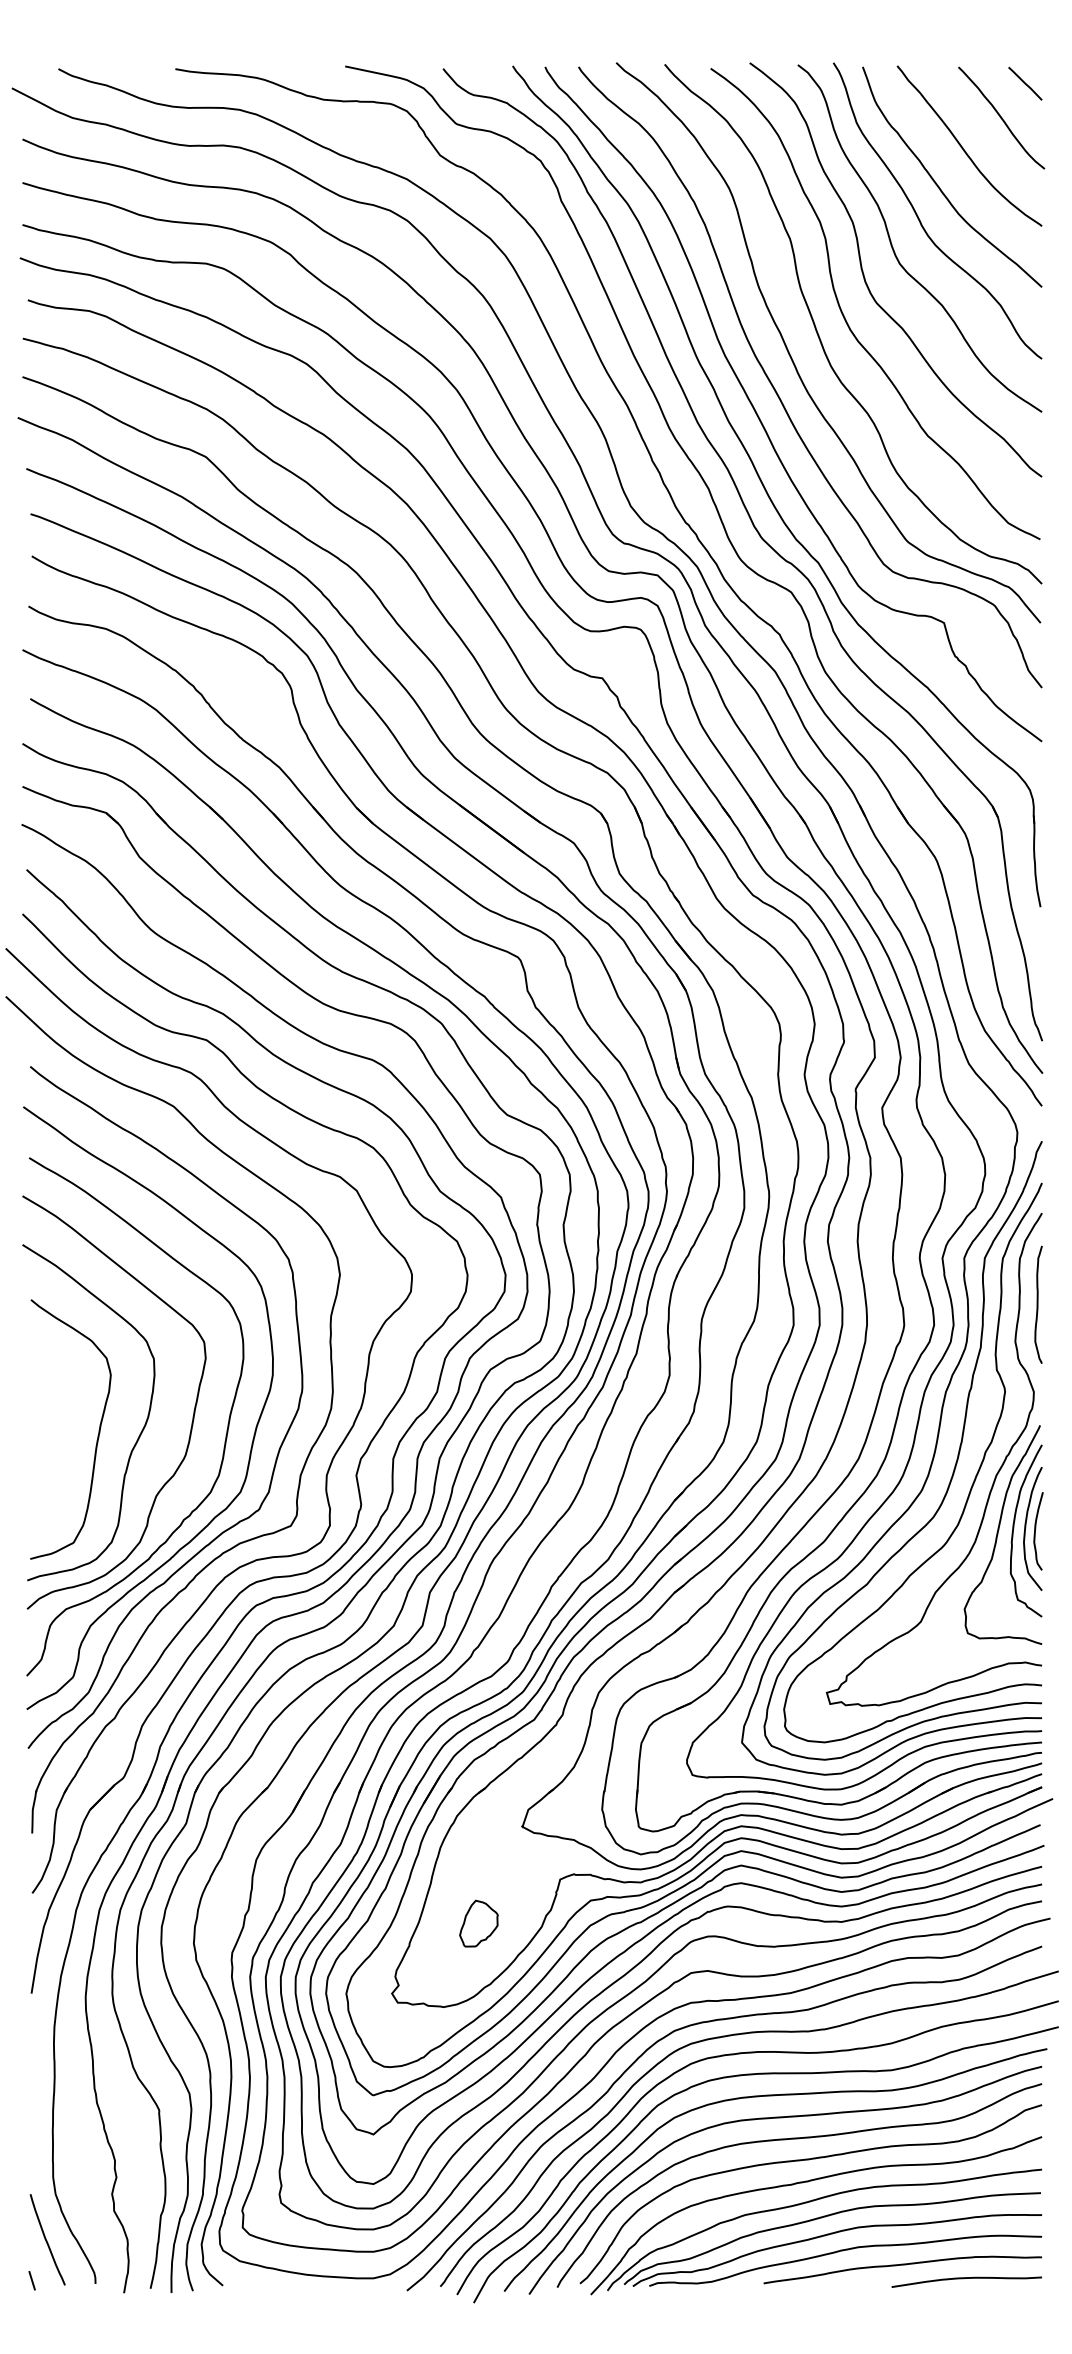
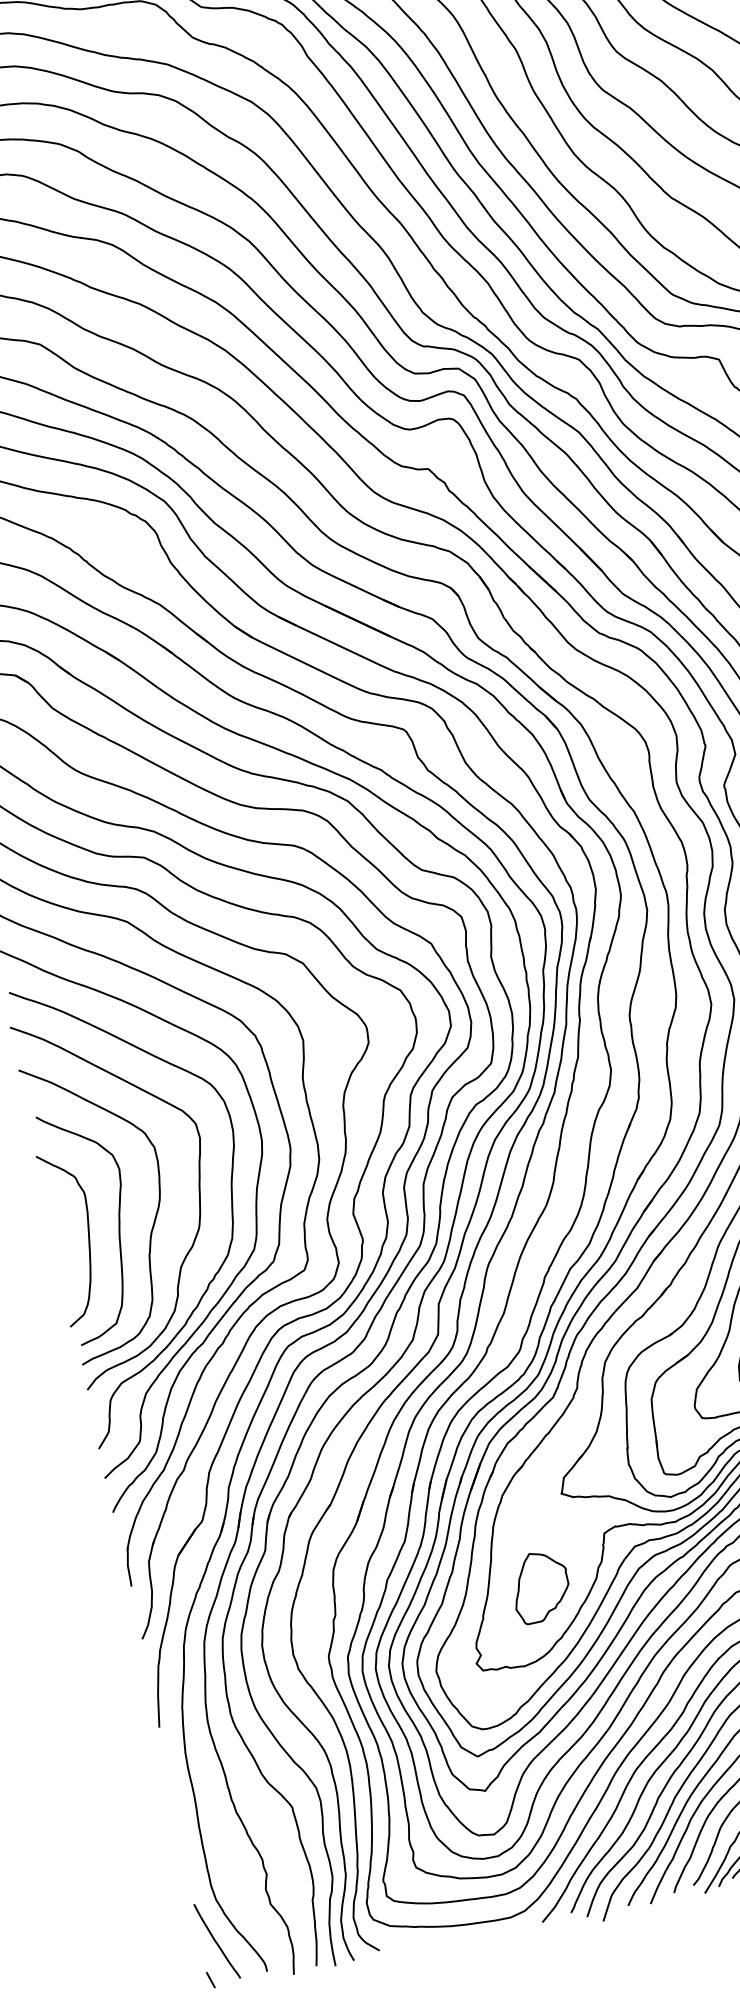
curve: (61, 1442) -> (87, 1237), added
part: (478, 1923) -> (540, 1586), size x1.67

